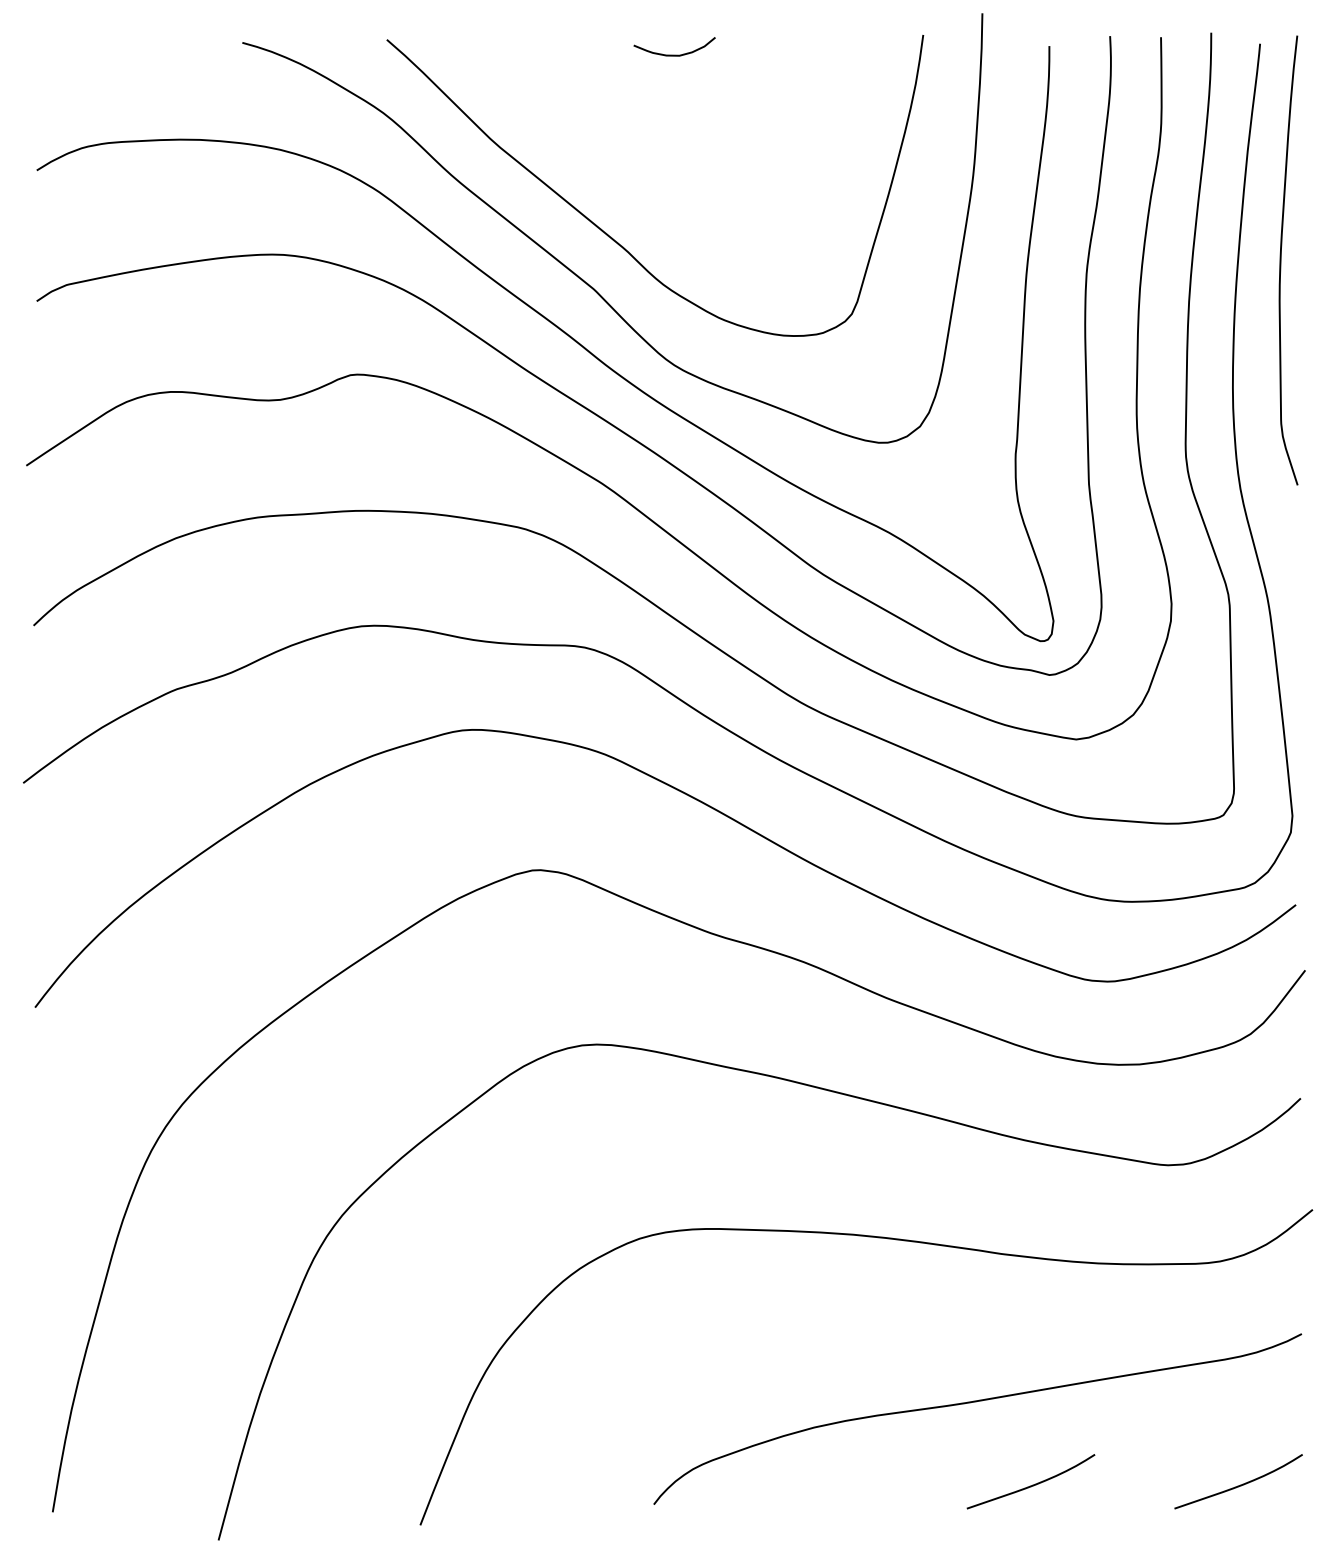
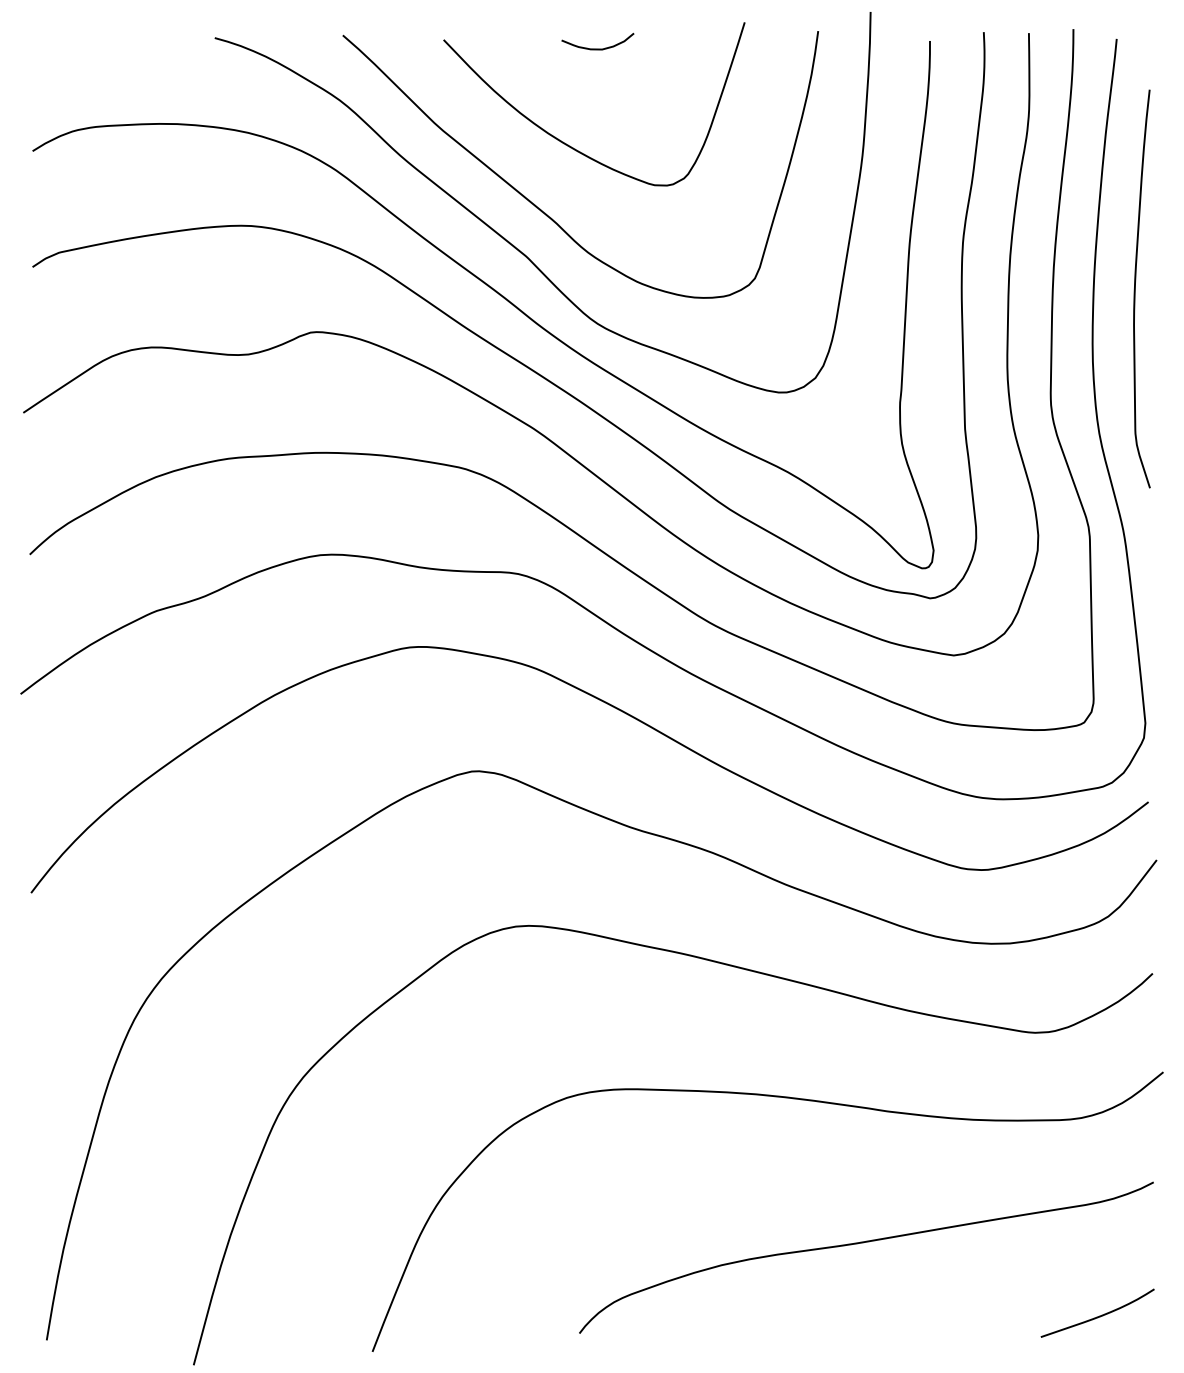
curve: (641, 162) -> (568, 144), added
curve: (1281, 259) -> (1135, 288), moved
curve: (1033, 1484) -> (915, 1315), removed

